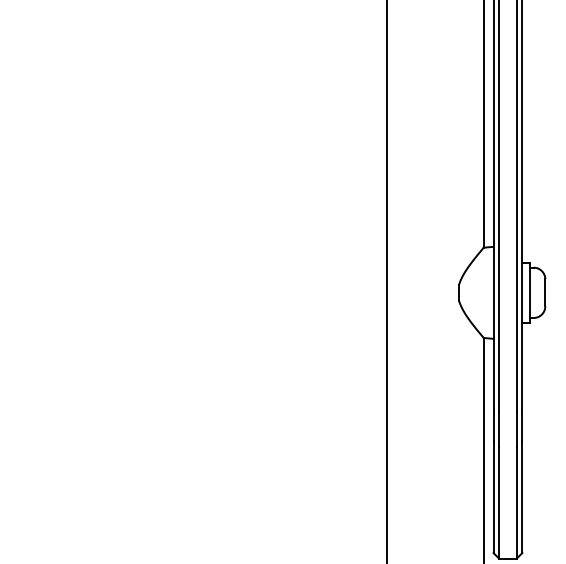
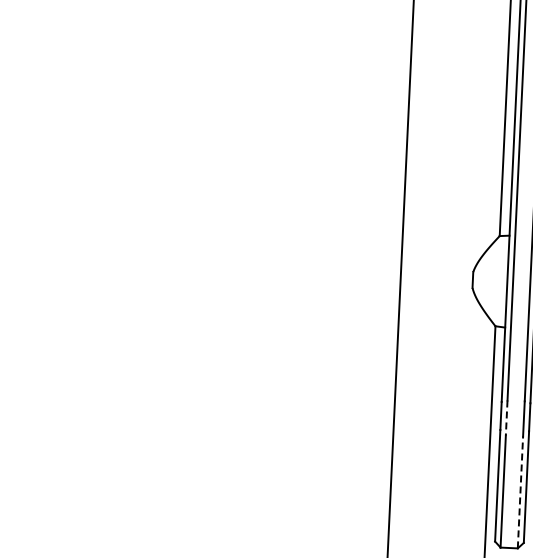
line: (499, 429) -> (506, 418), solid -> dashed
line: (516, 502) -> (520, 492), solid -> dashed

